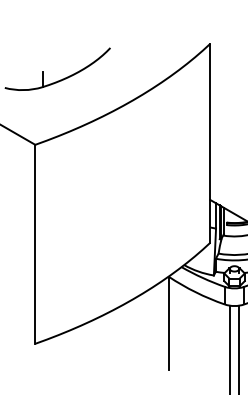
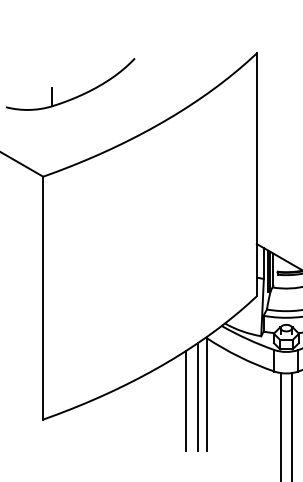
line: (161, 325) -> (197, 397), added
line: (152, 328) -> (186, 400), added

